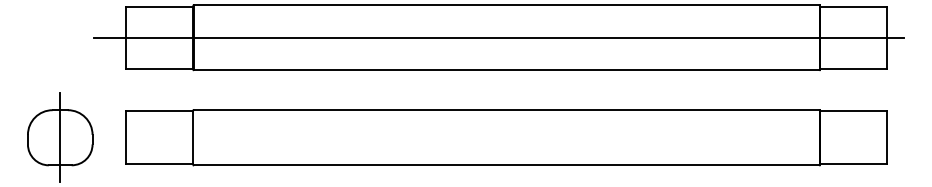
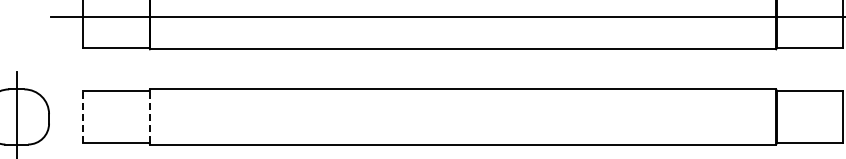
line: (126, 137) -> (83, 116), solid -> dashed
line: (192, 137) -> (149, 116), solid -> dashed

